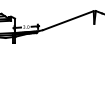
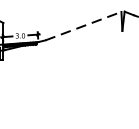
line: (68, 20) -> (83, 25), solid -> dashed

